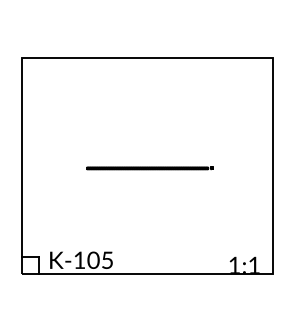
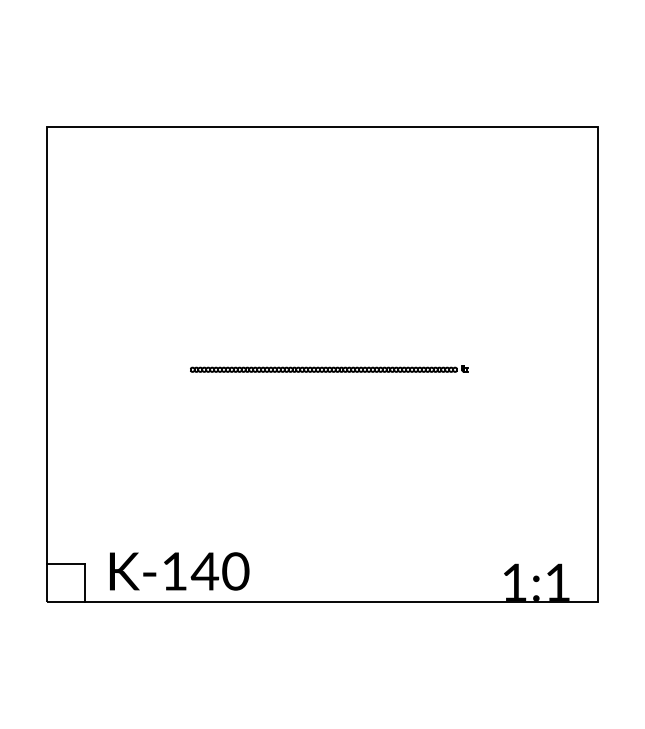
text: (100, 259) -> (220, 569), K-105 -> K-140

